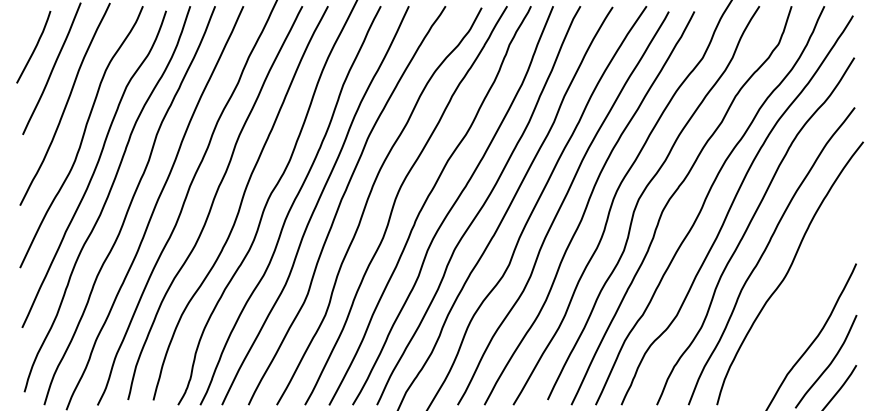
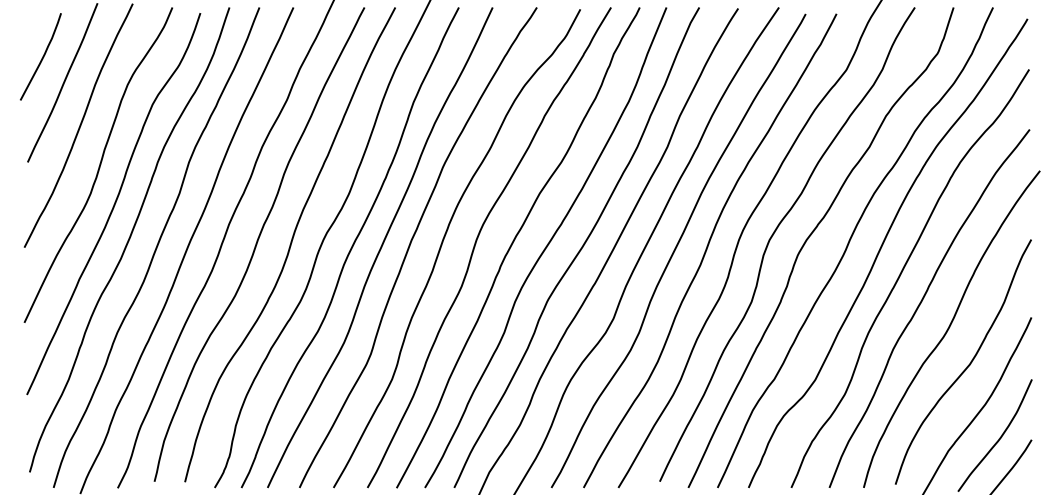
curve: (803, 303) -> (967, 365), added

